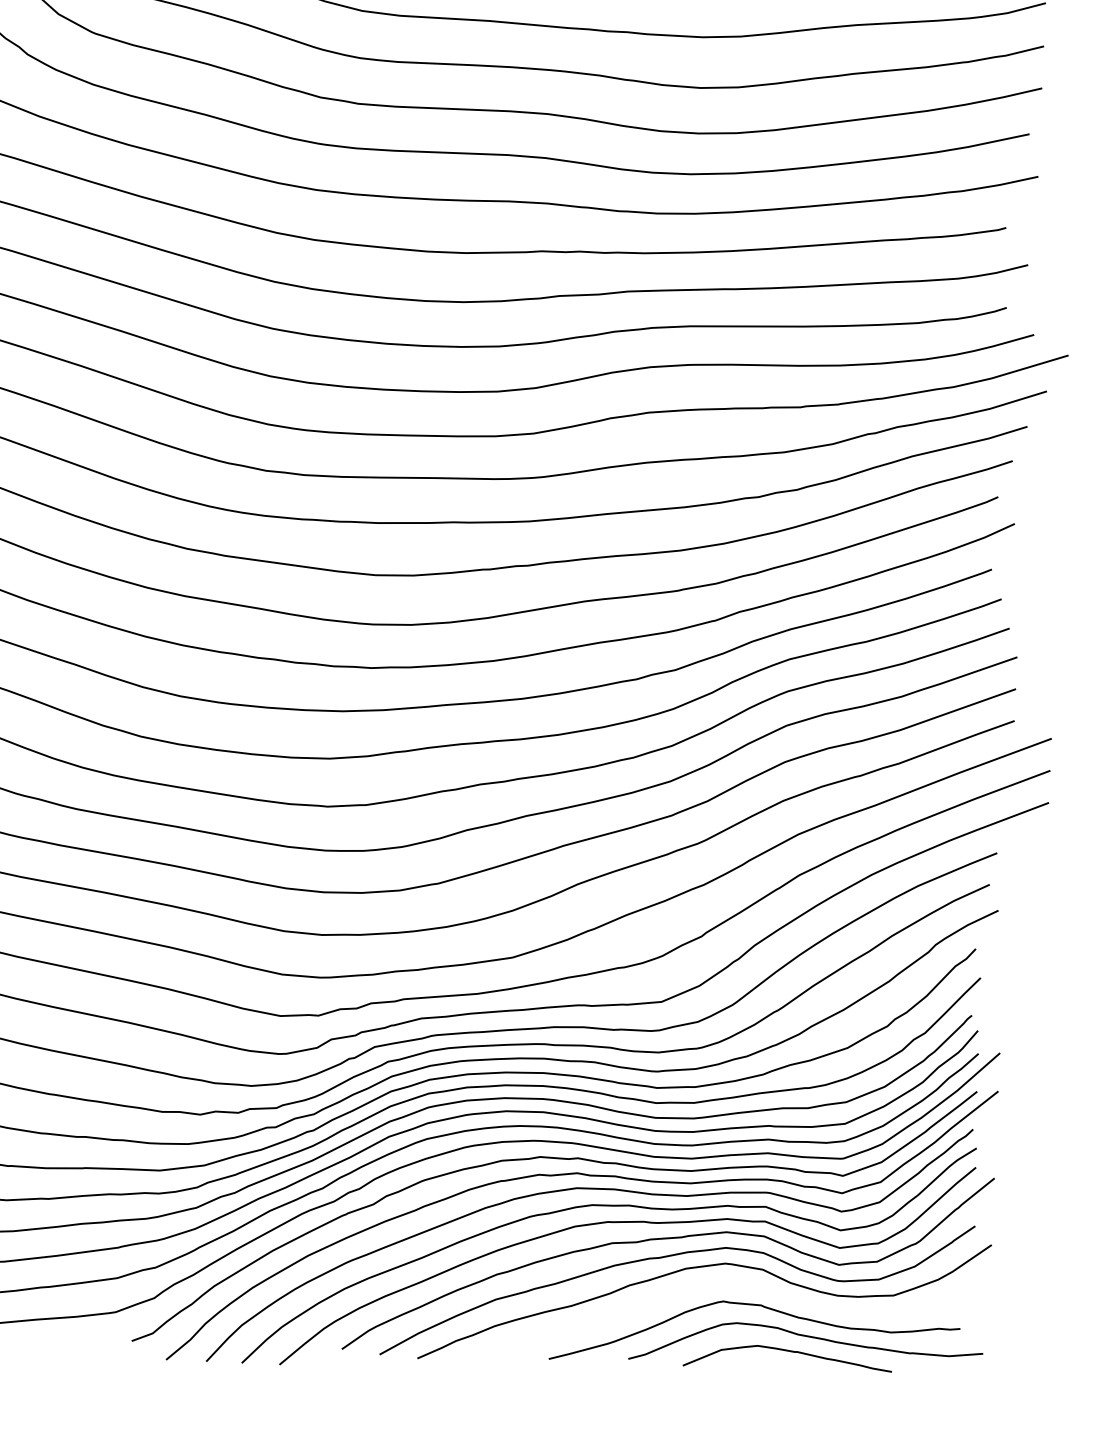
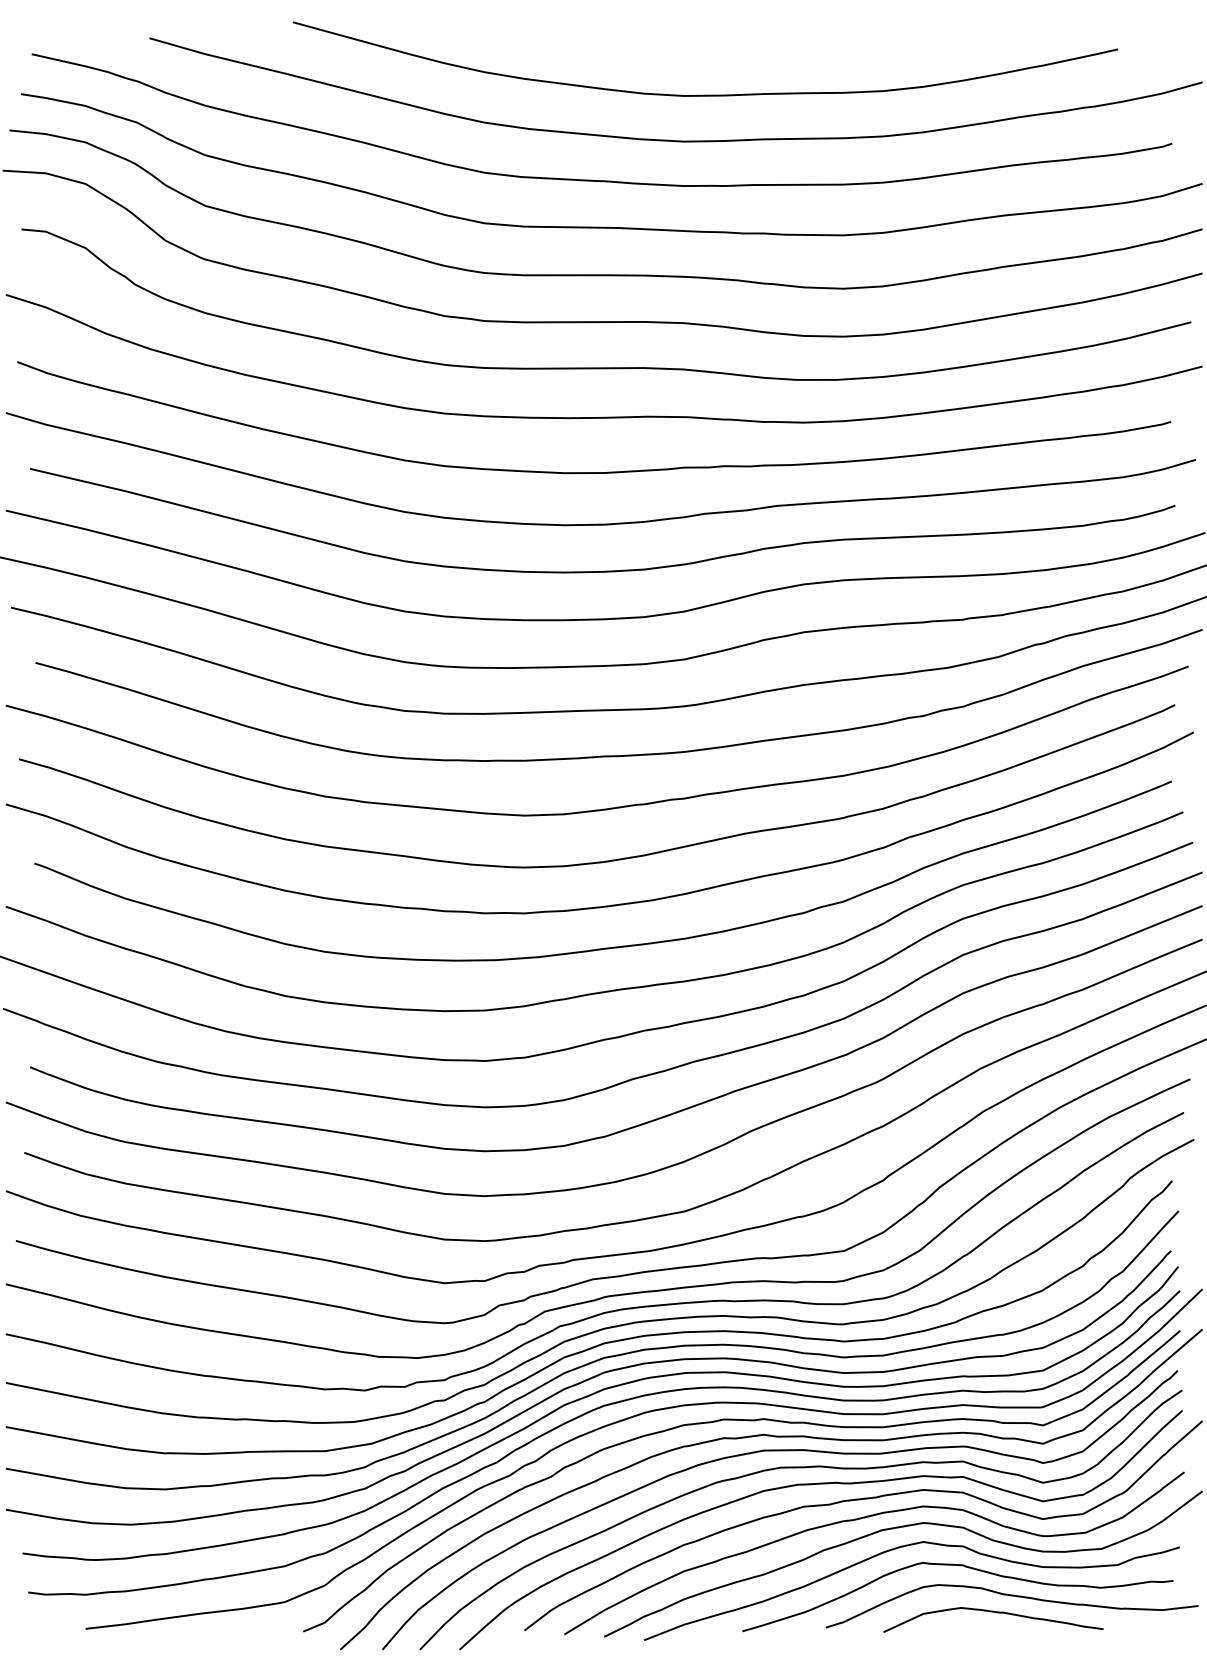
curve: (698, 1287) -> (896, 1549), added

